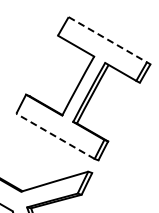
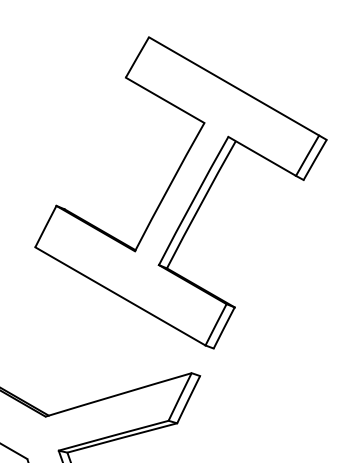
line: (108, 39) -> (235, 85), dashed -> solid
line: (55, 136) -> (120, 296), dashed -> solid

